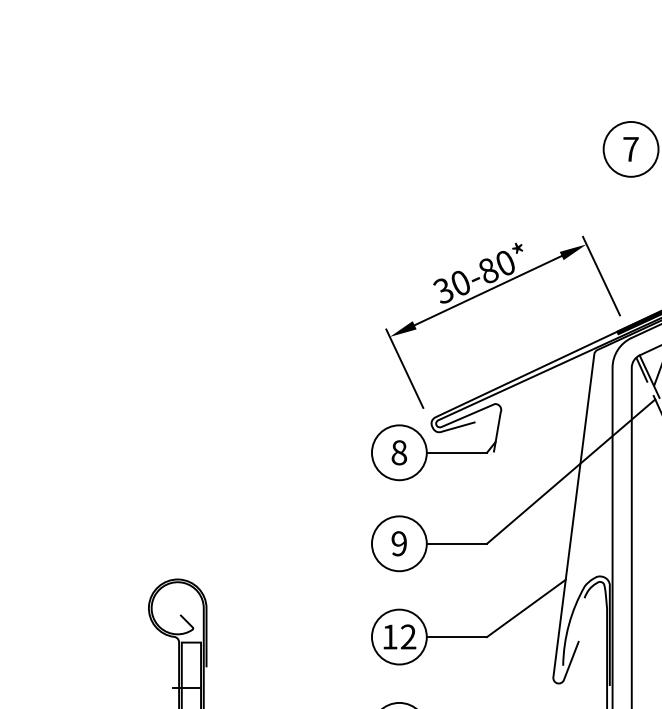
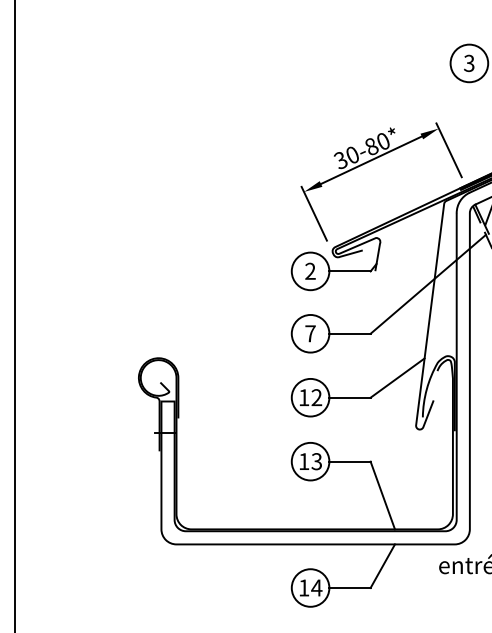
text: (631, 149) -> (469, 63), 7 -> 3
text: (399, 451) -> (310, 270), 8 -> 2
text: (399, 543) -> (310, 333), 9 -> 7

